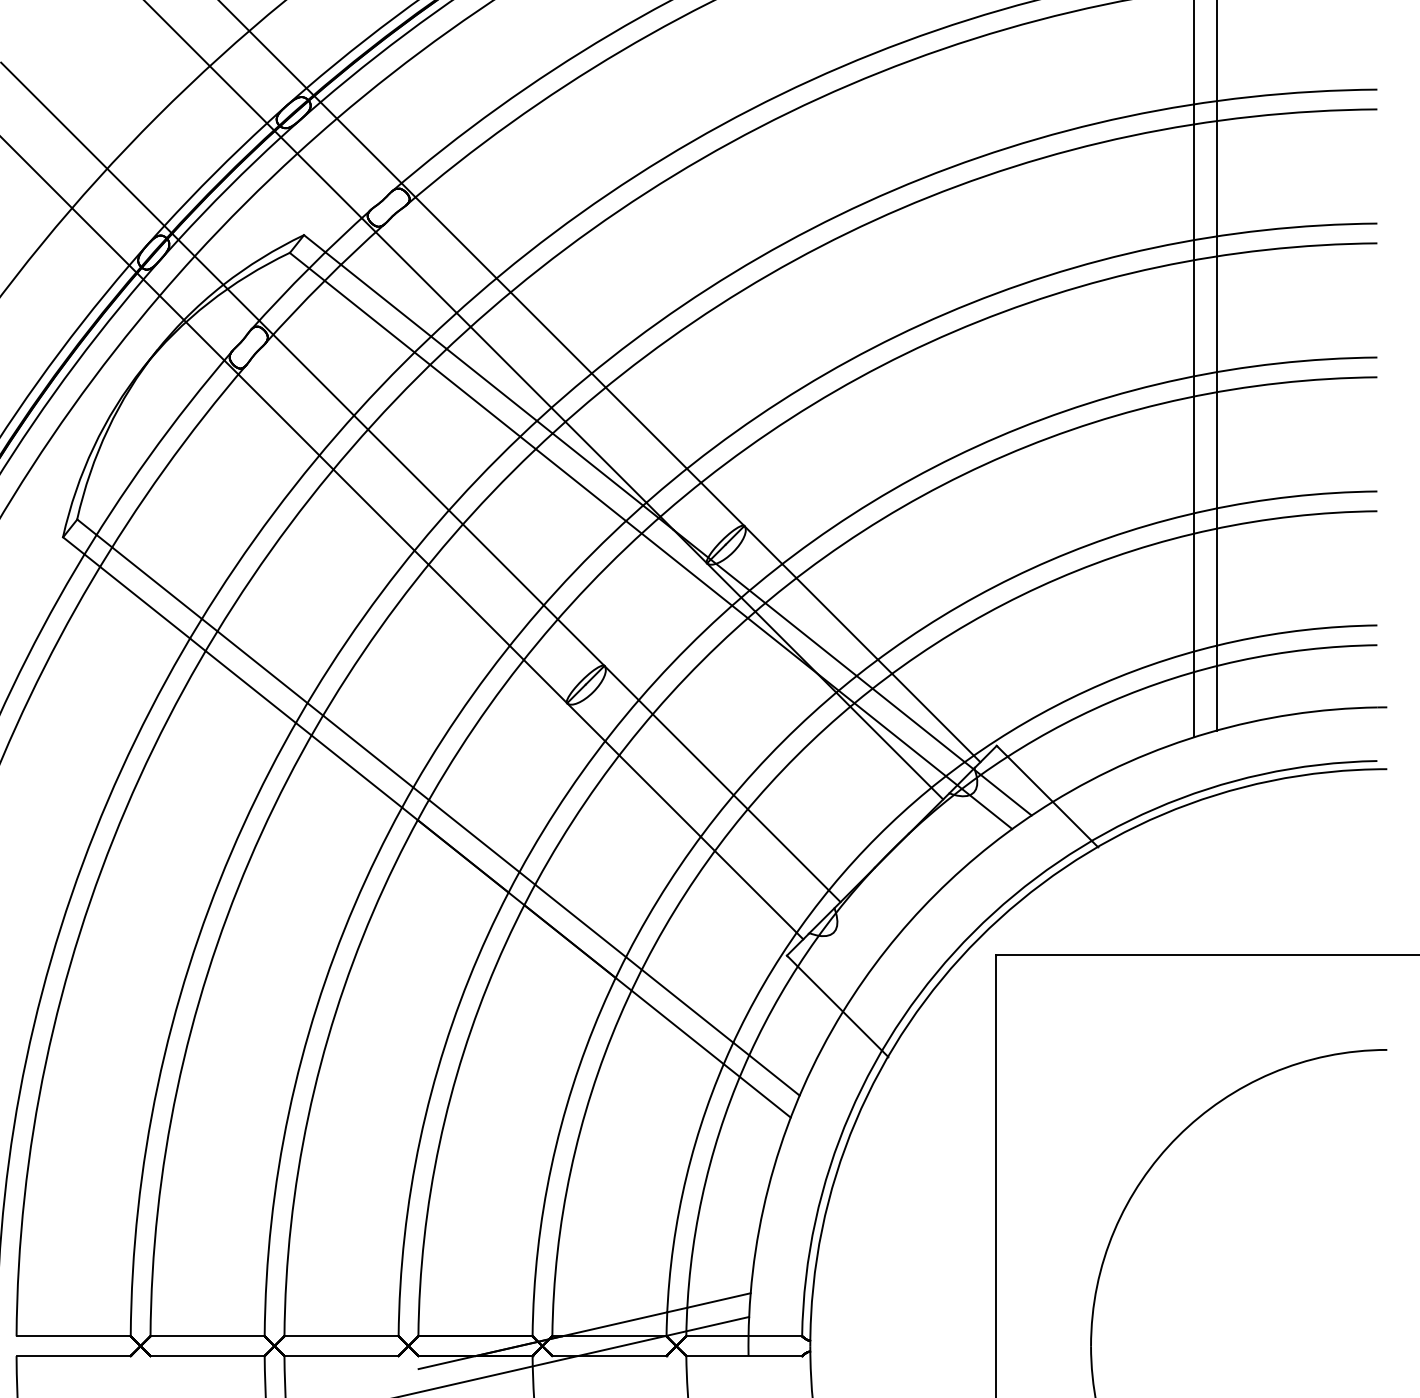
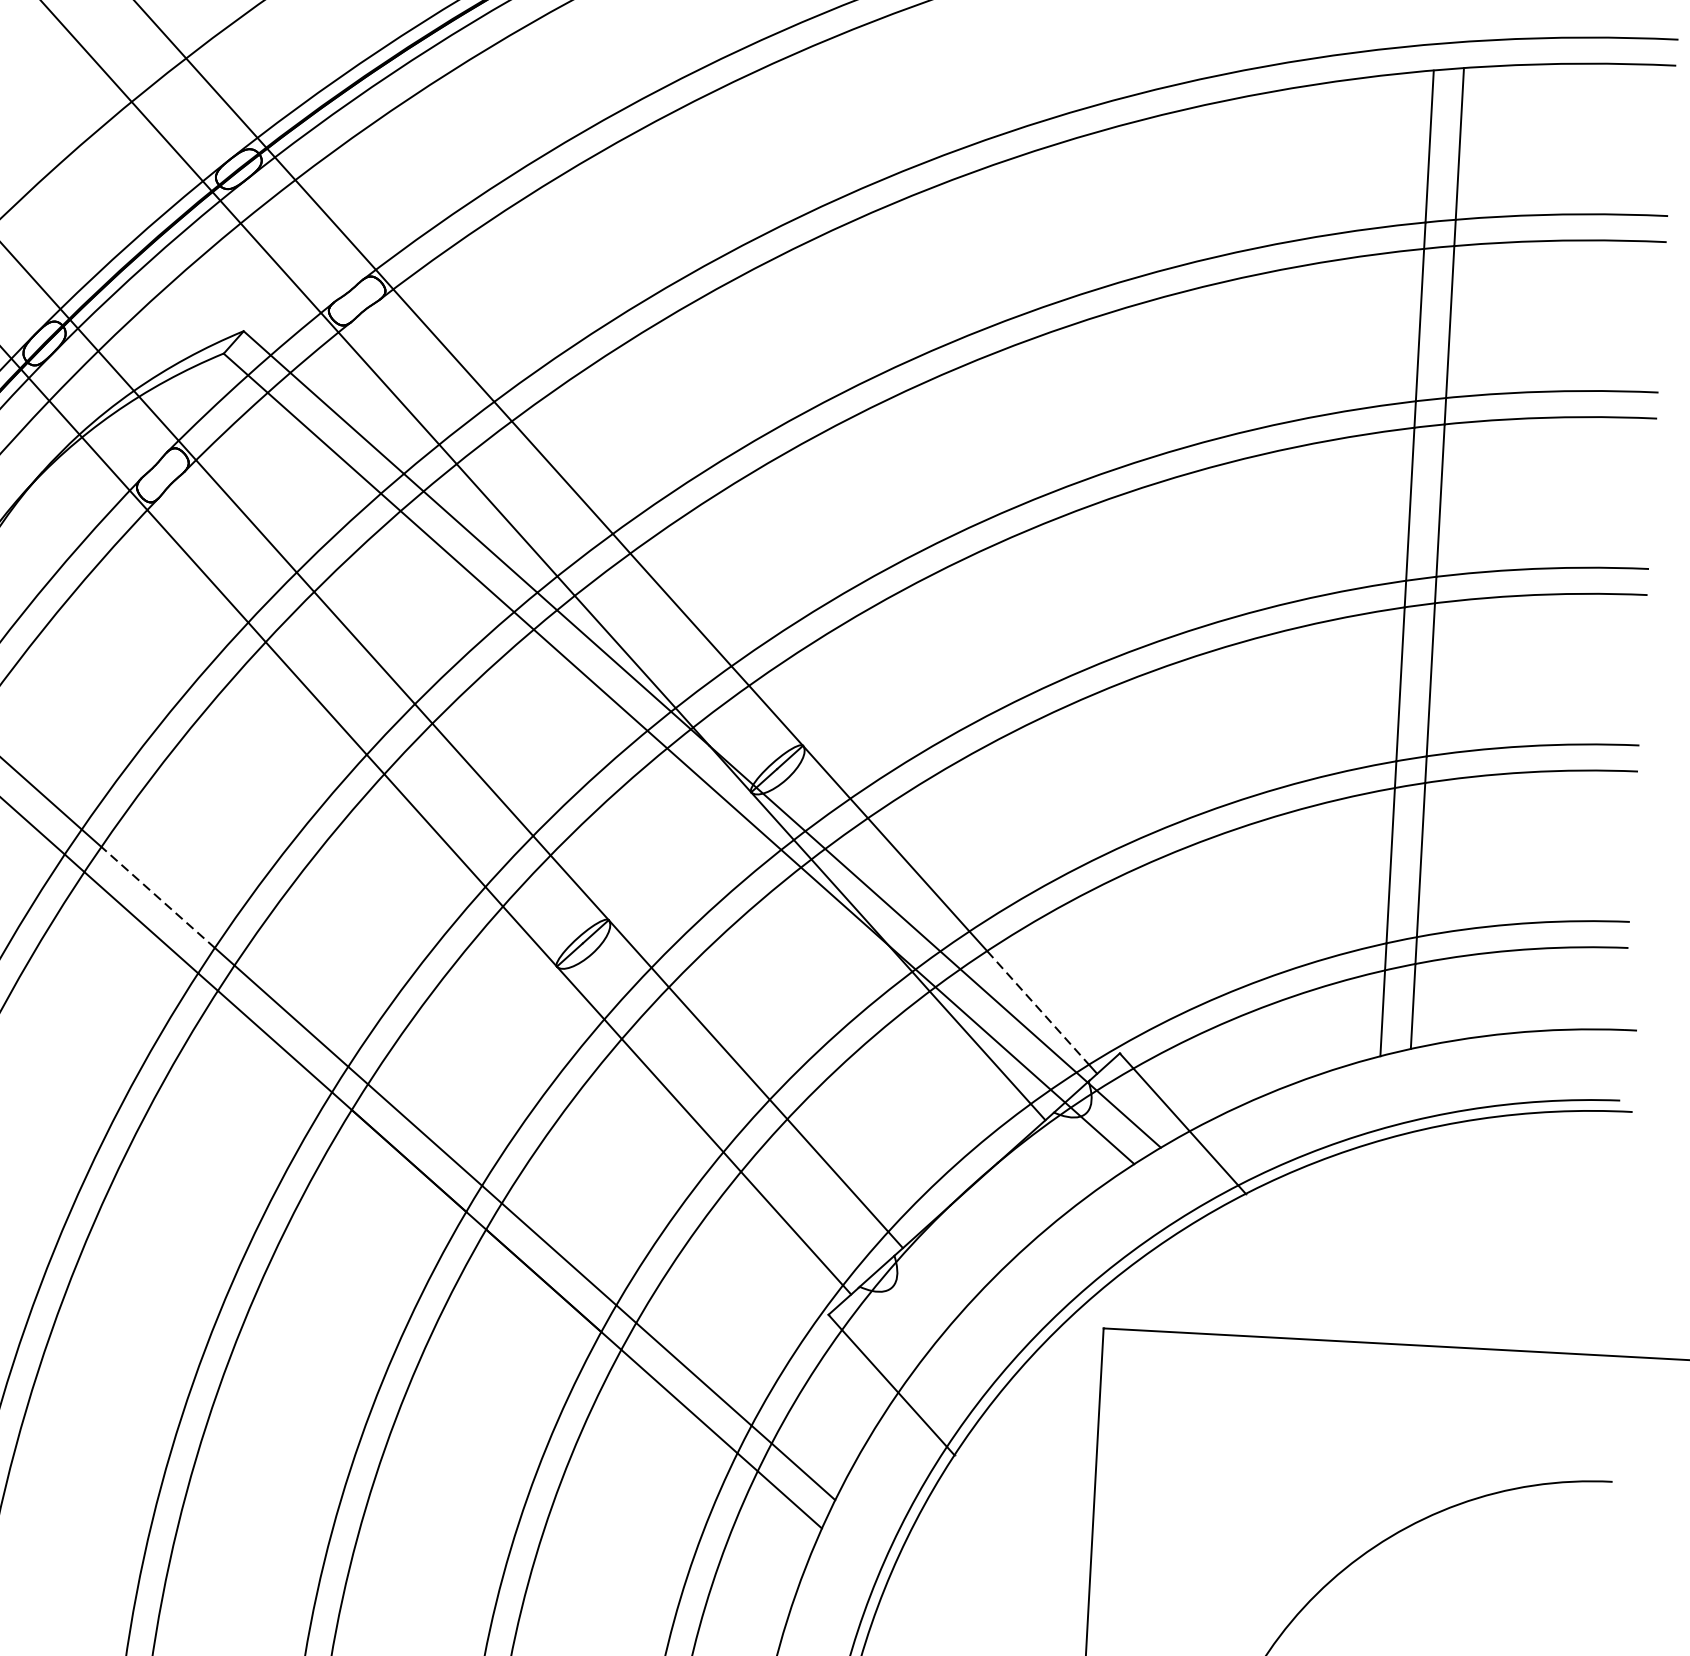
line: (262, 667) -> (158, 897), solid -> dashed
line: (933, 714) -> (1038, 1007), solid -> dashed

